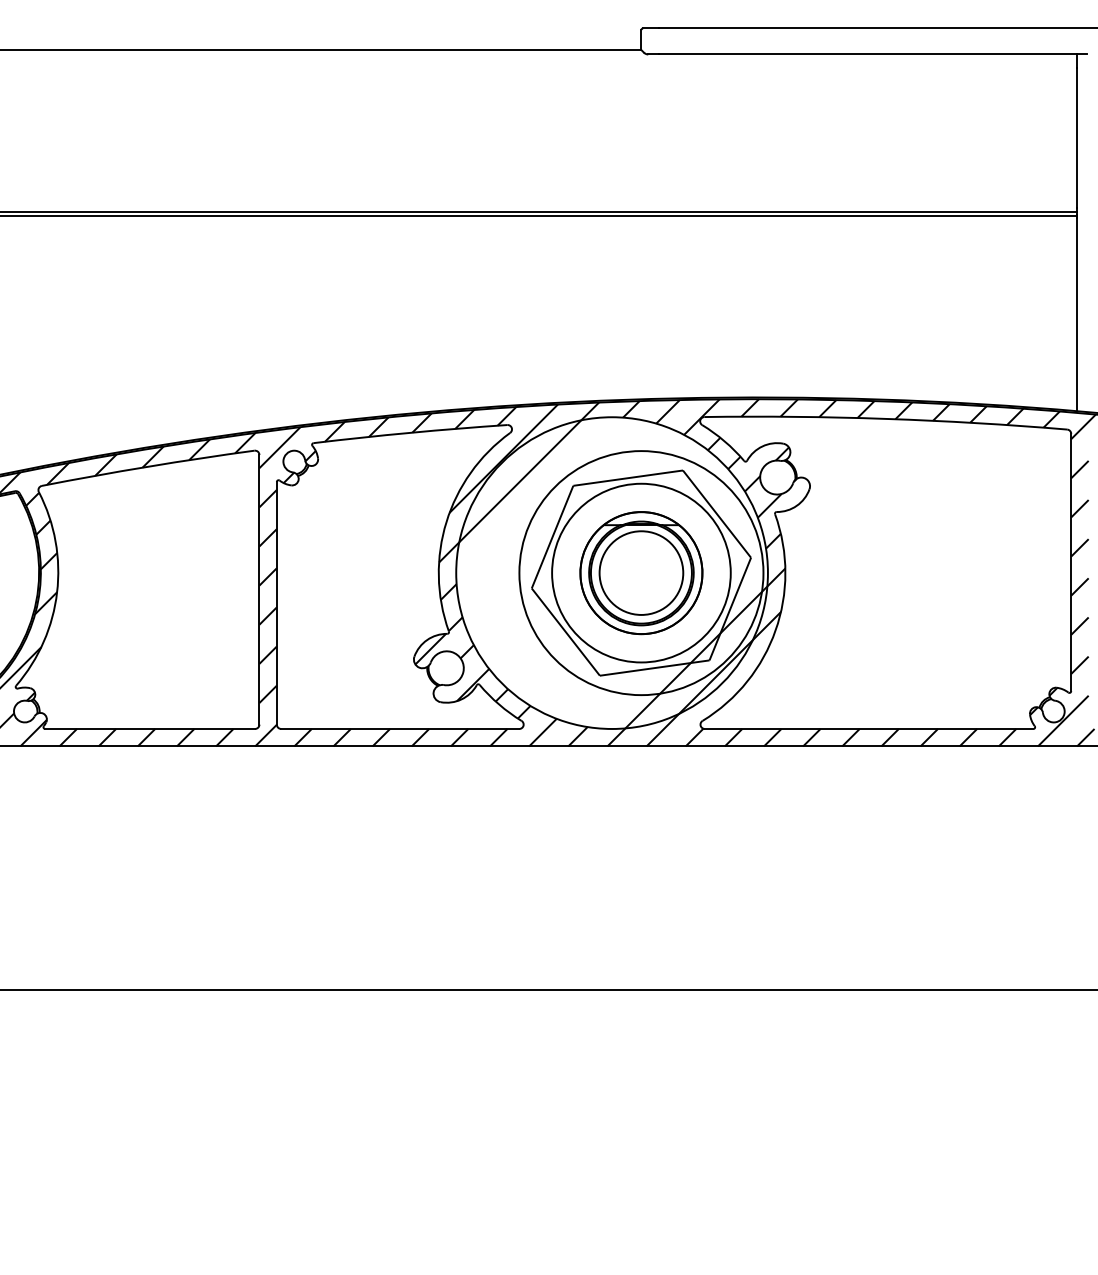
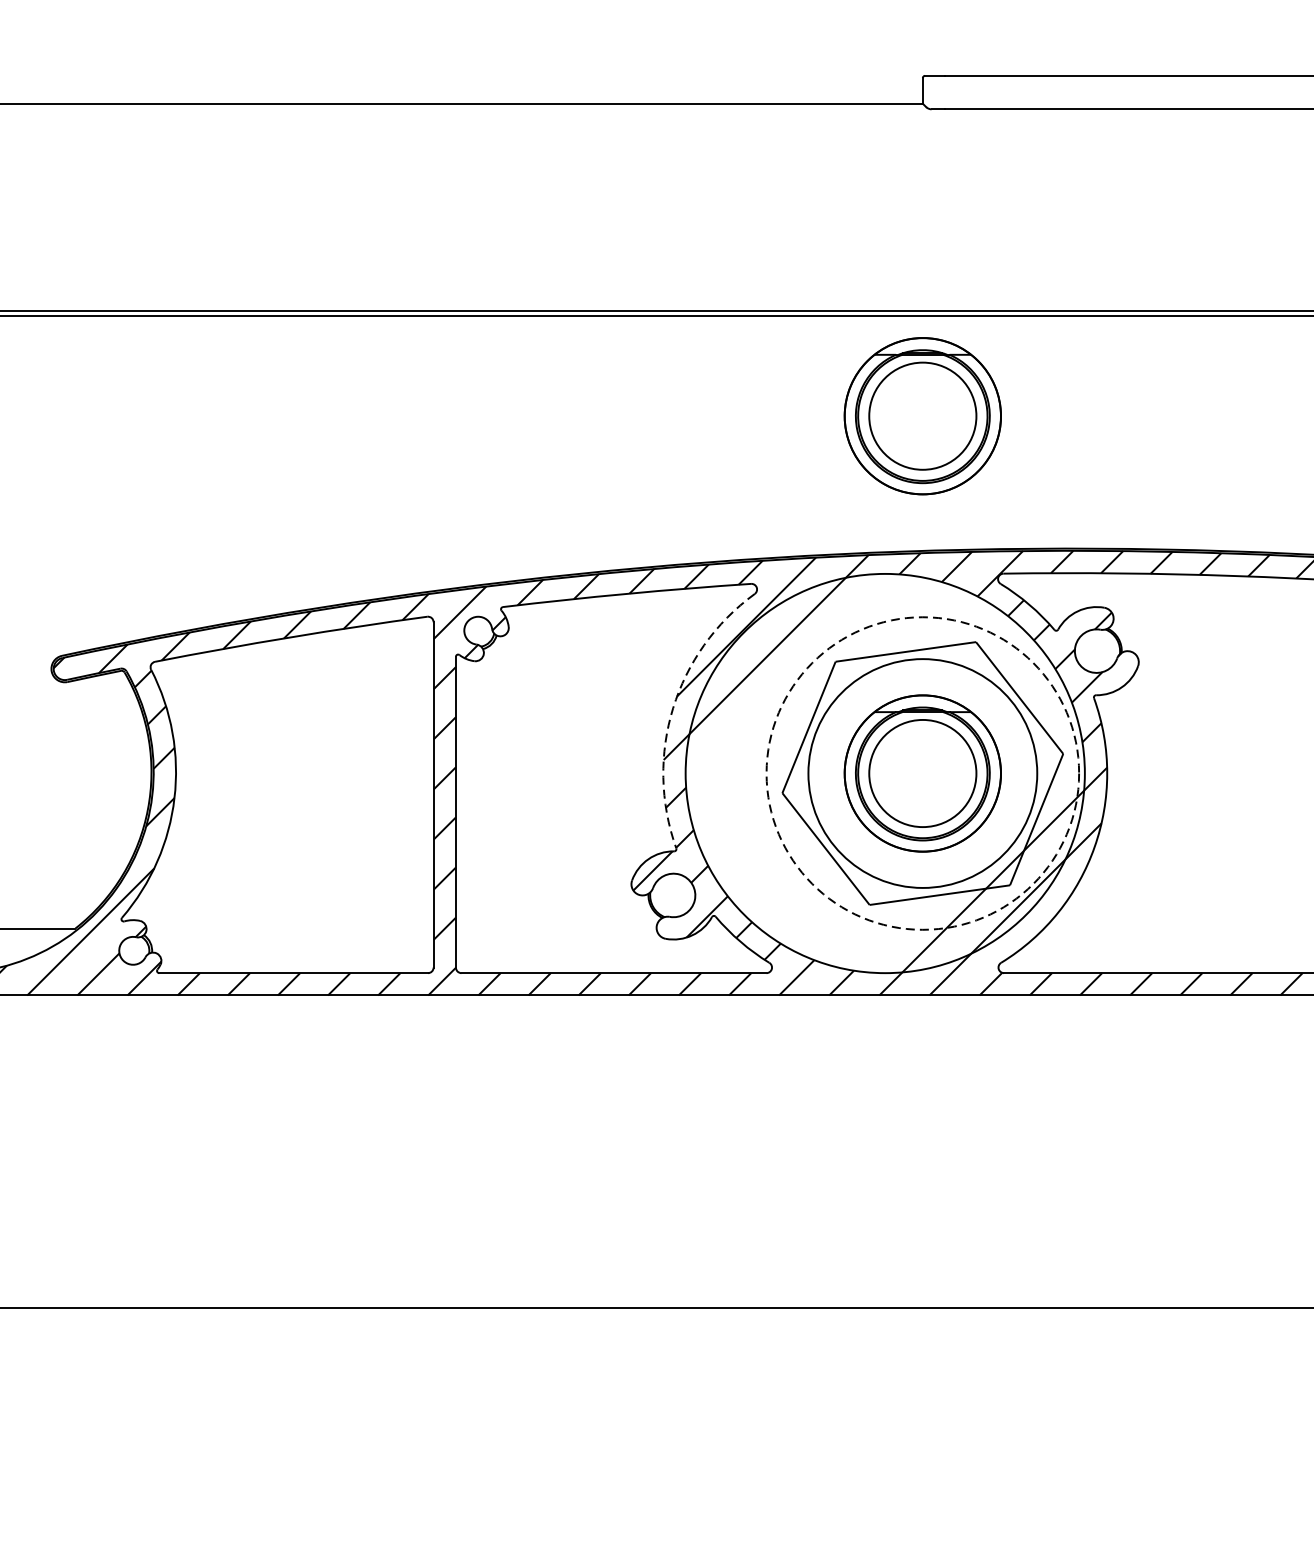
part: (641, 294) -> (922, 416), added
arc: (446, 522) -> (673, 708), solid -> dashed
circle: (641, 573) -> (922, 774), solid -> dashed

